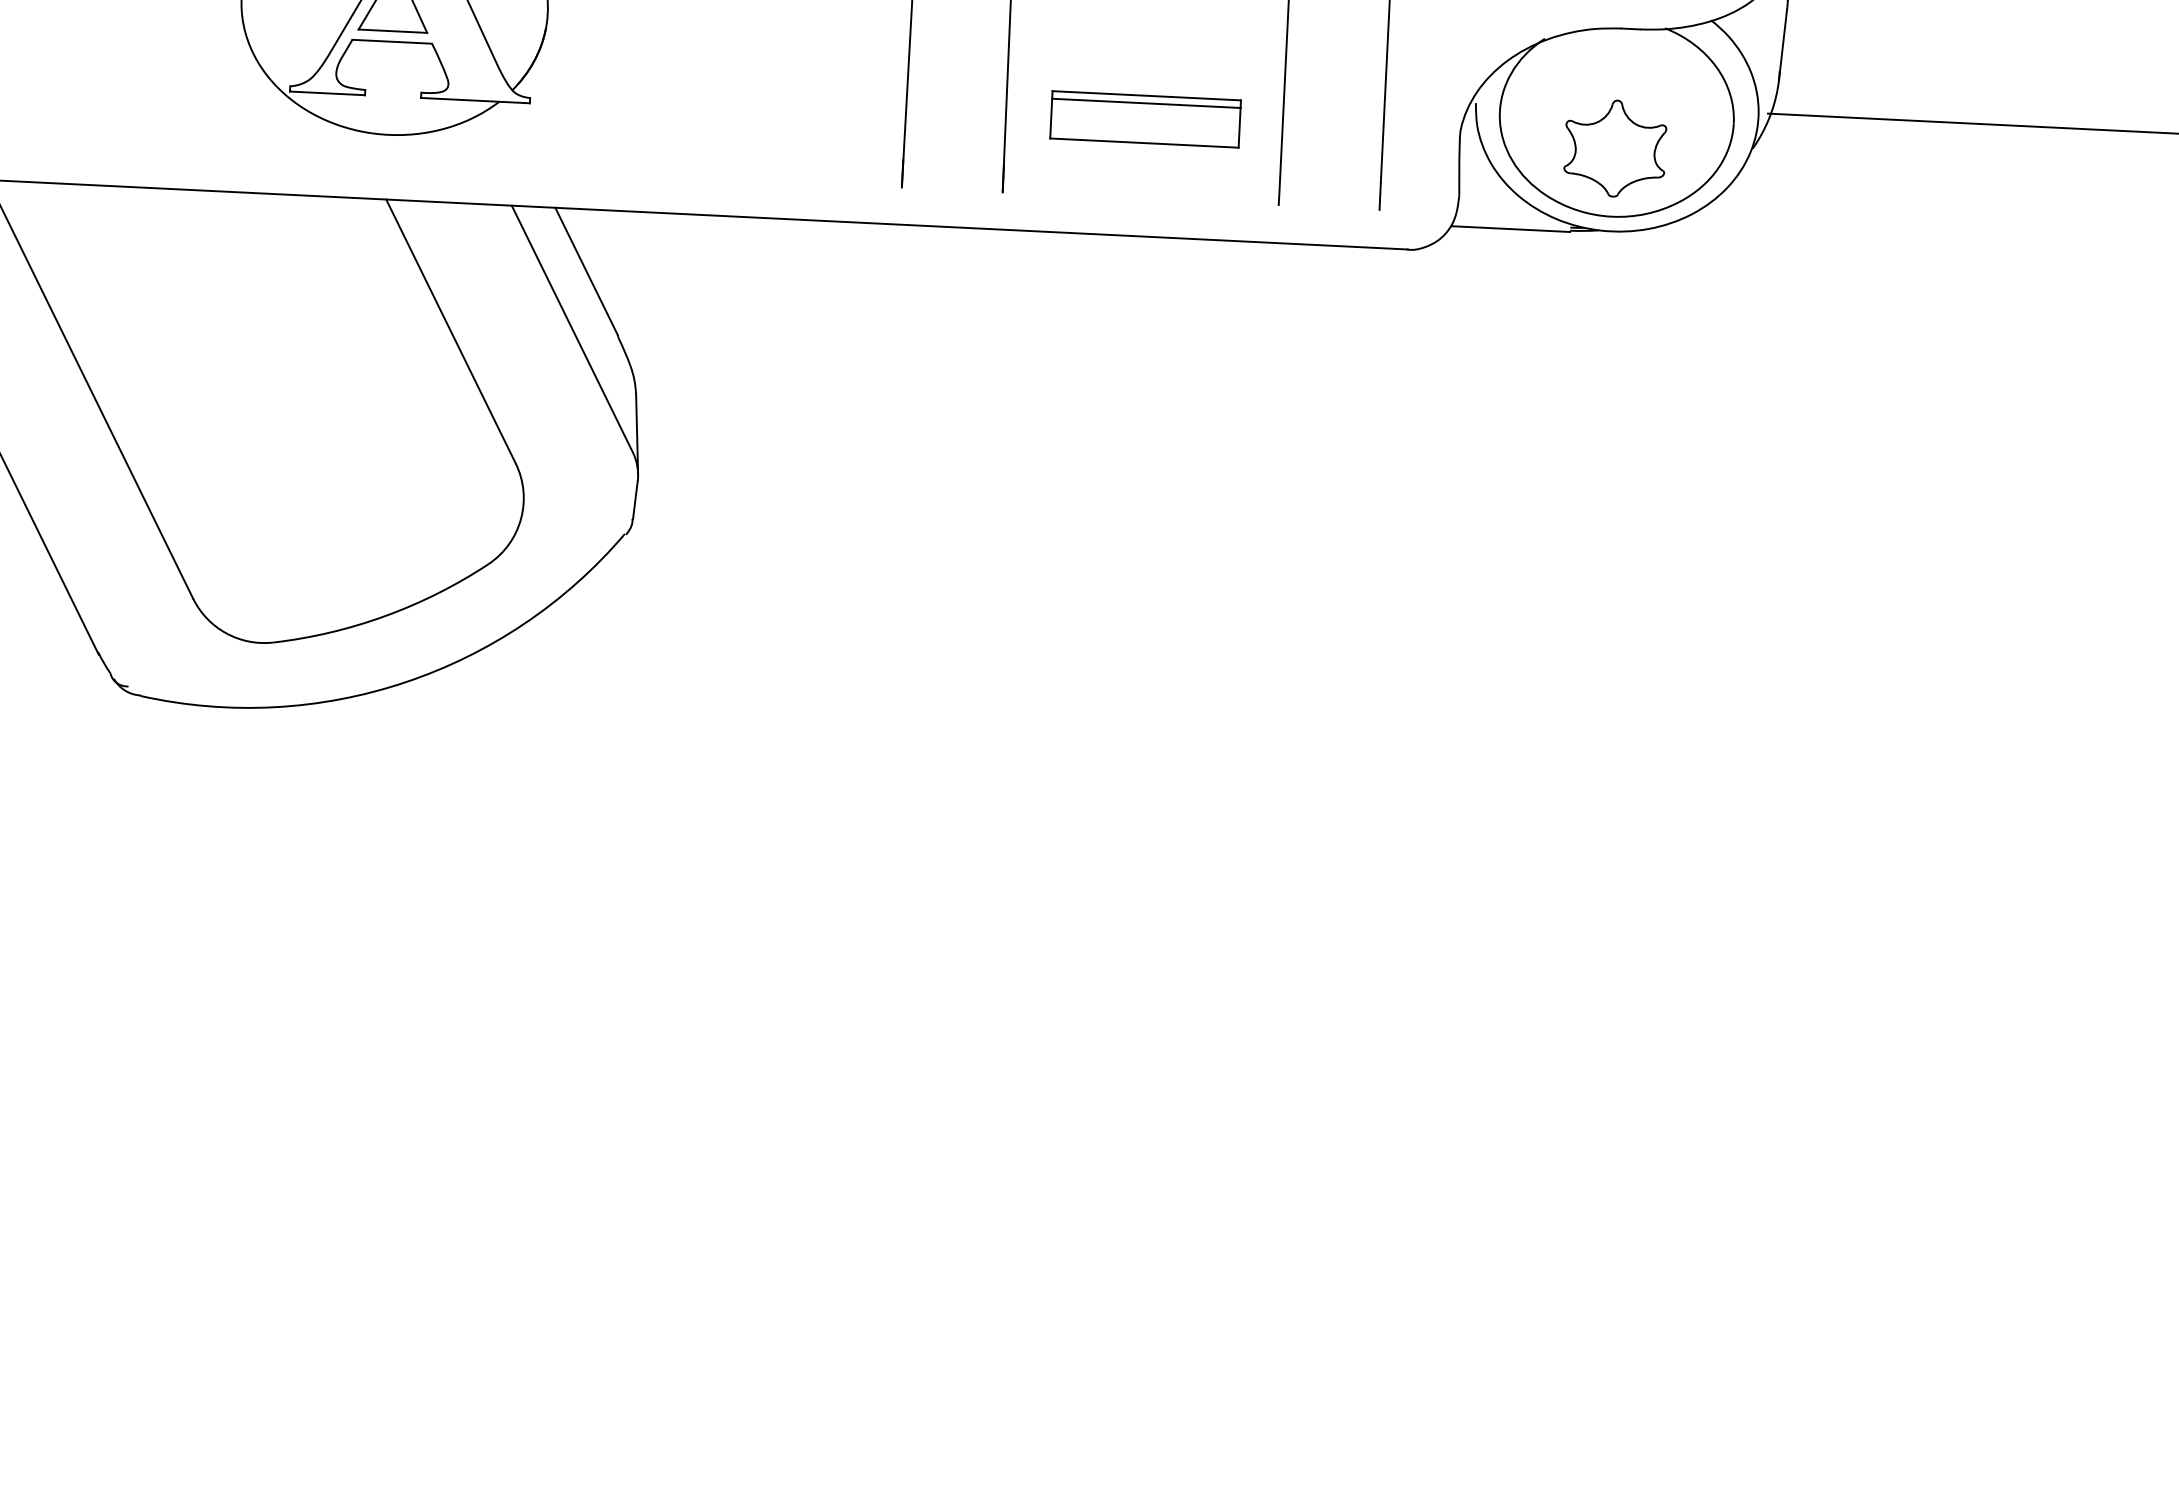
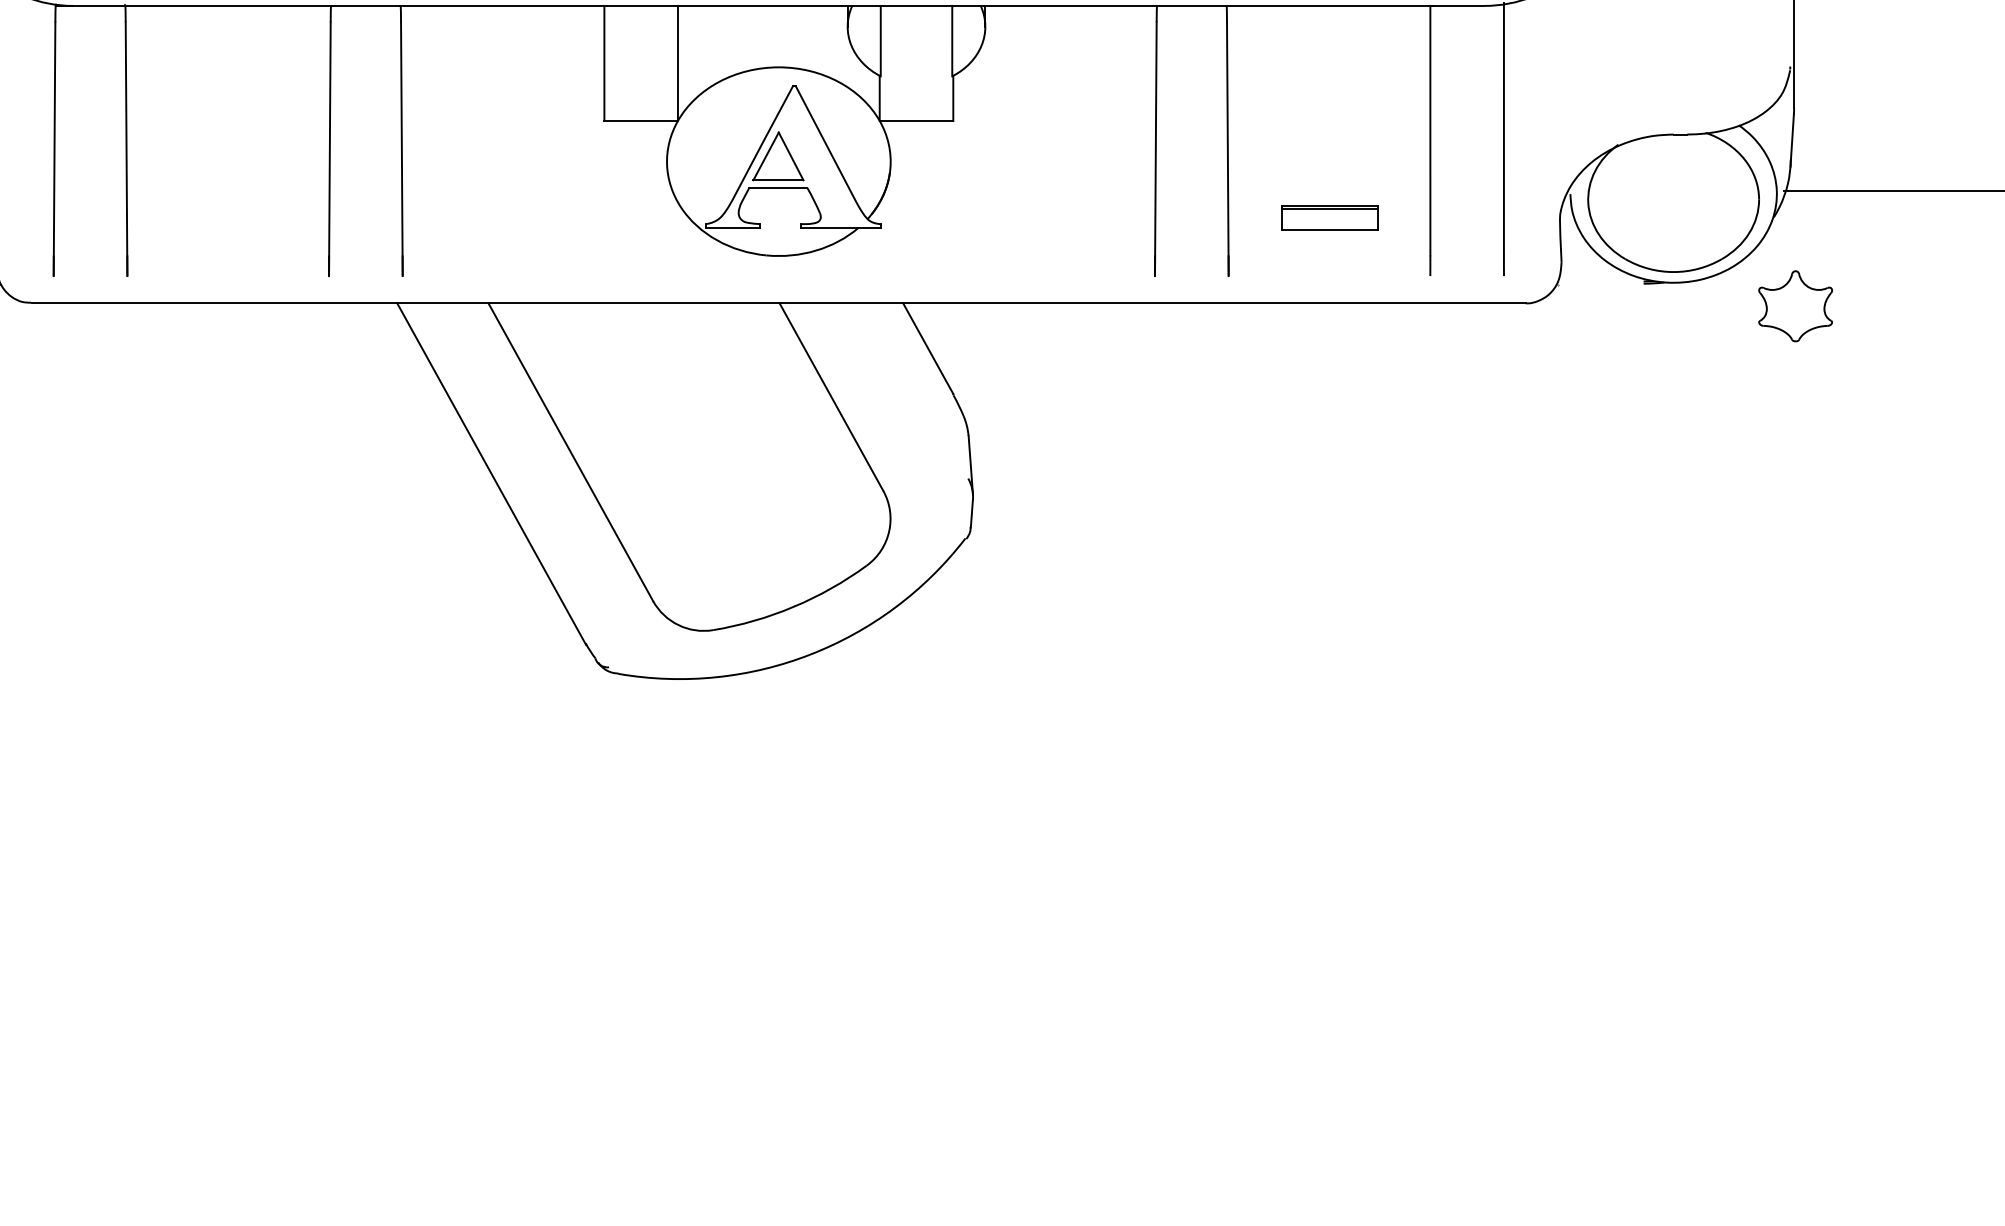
part: (1144, 119) -> (1329, 217), size x0.7
part: (1615, 148) -> (1795, 306), moved
line: (1511, 228) -> (1600, 284), removed
line: (571, 328) -> (919, 390), removed

